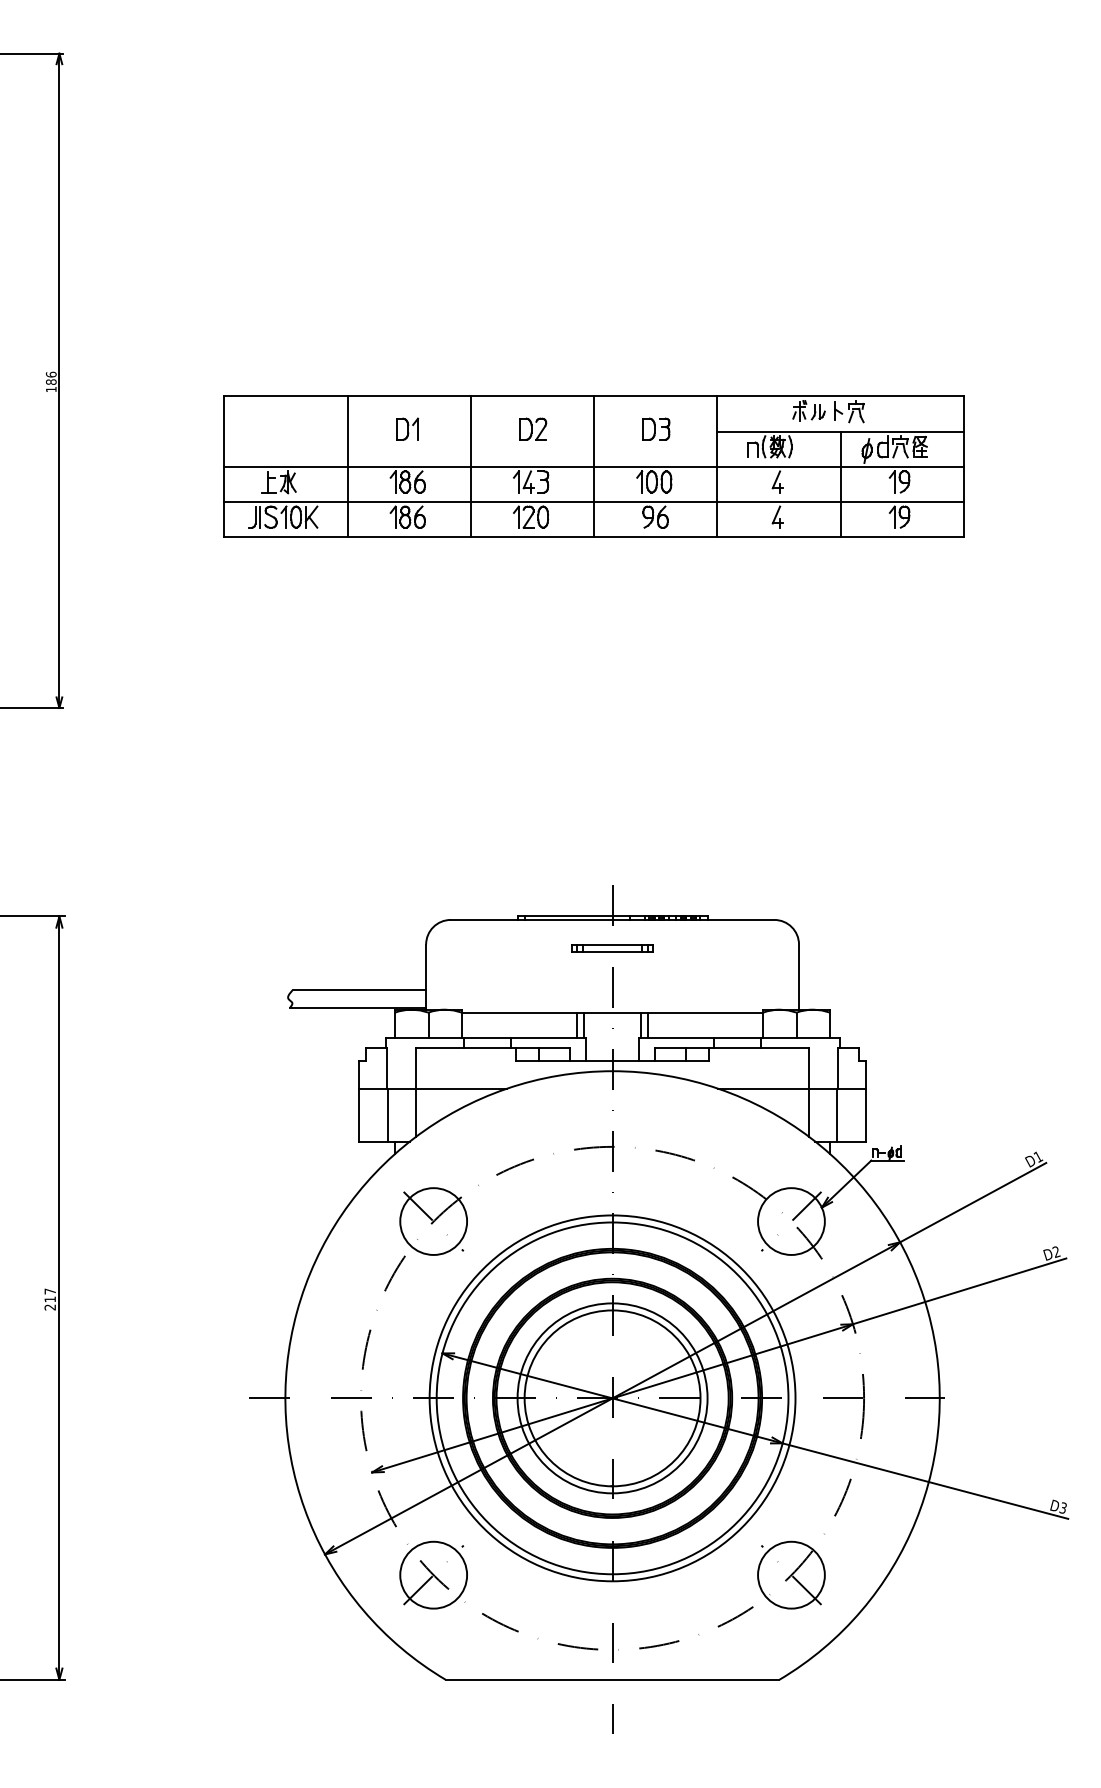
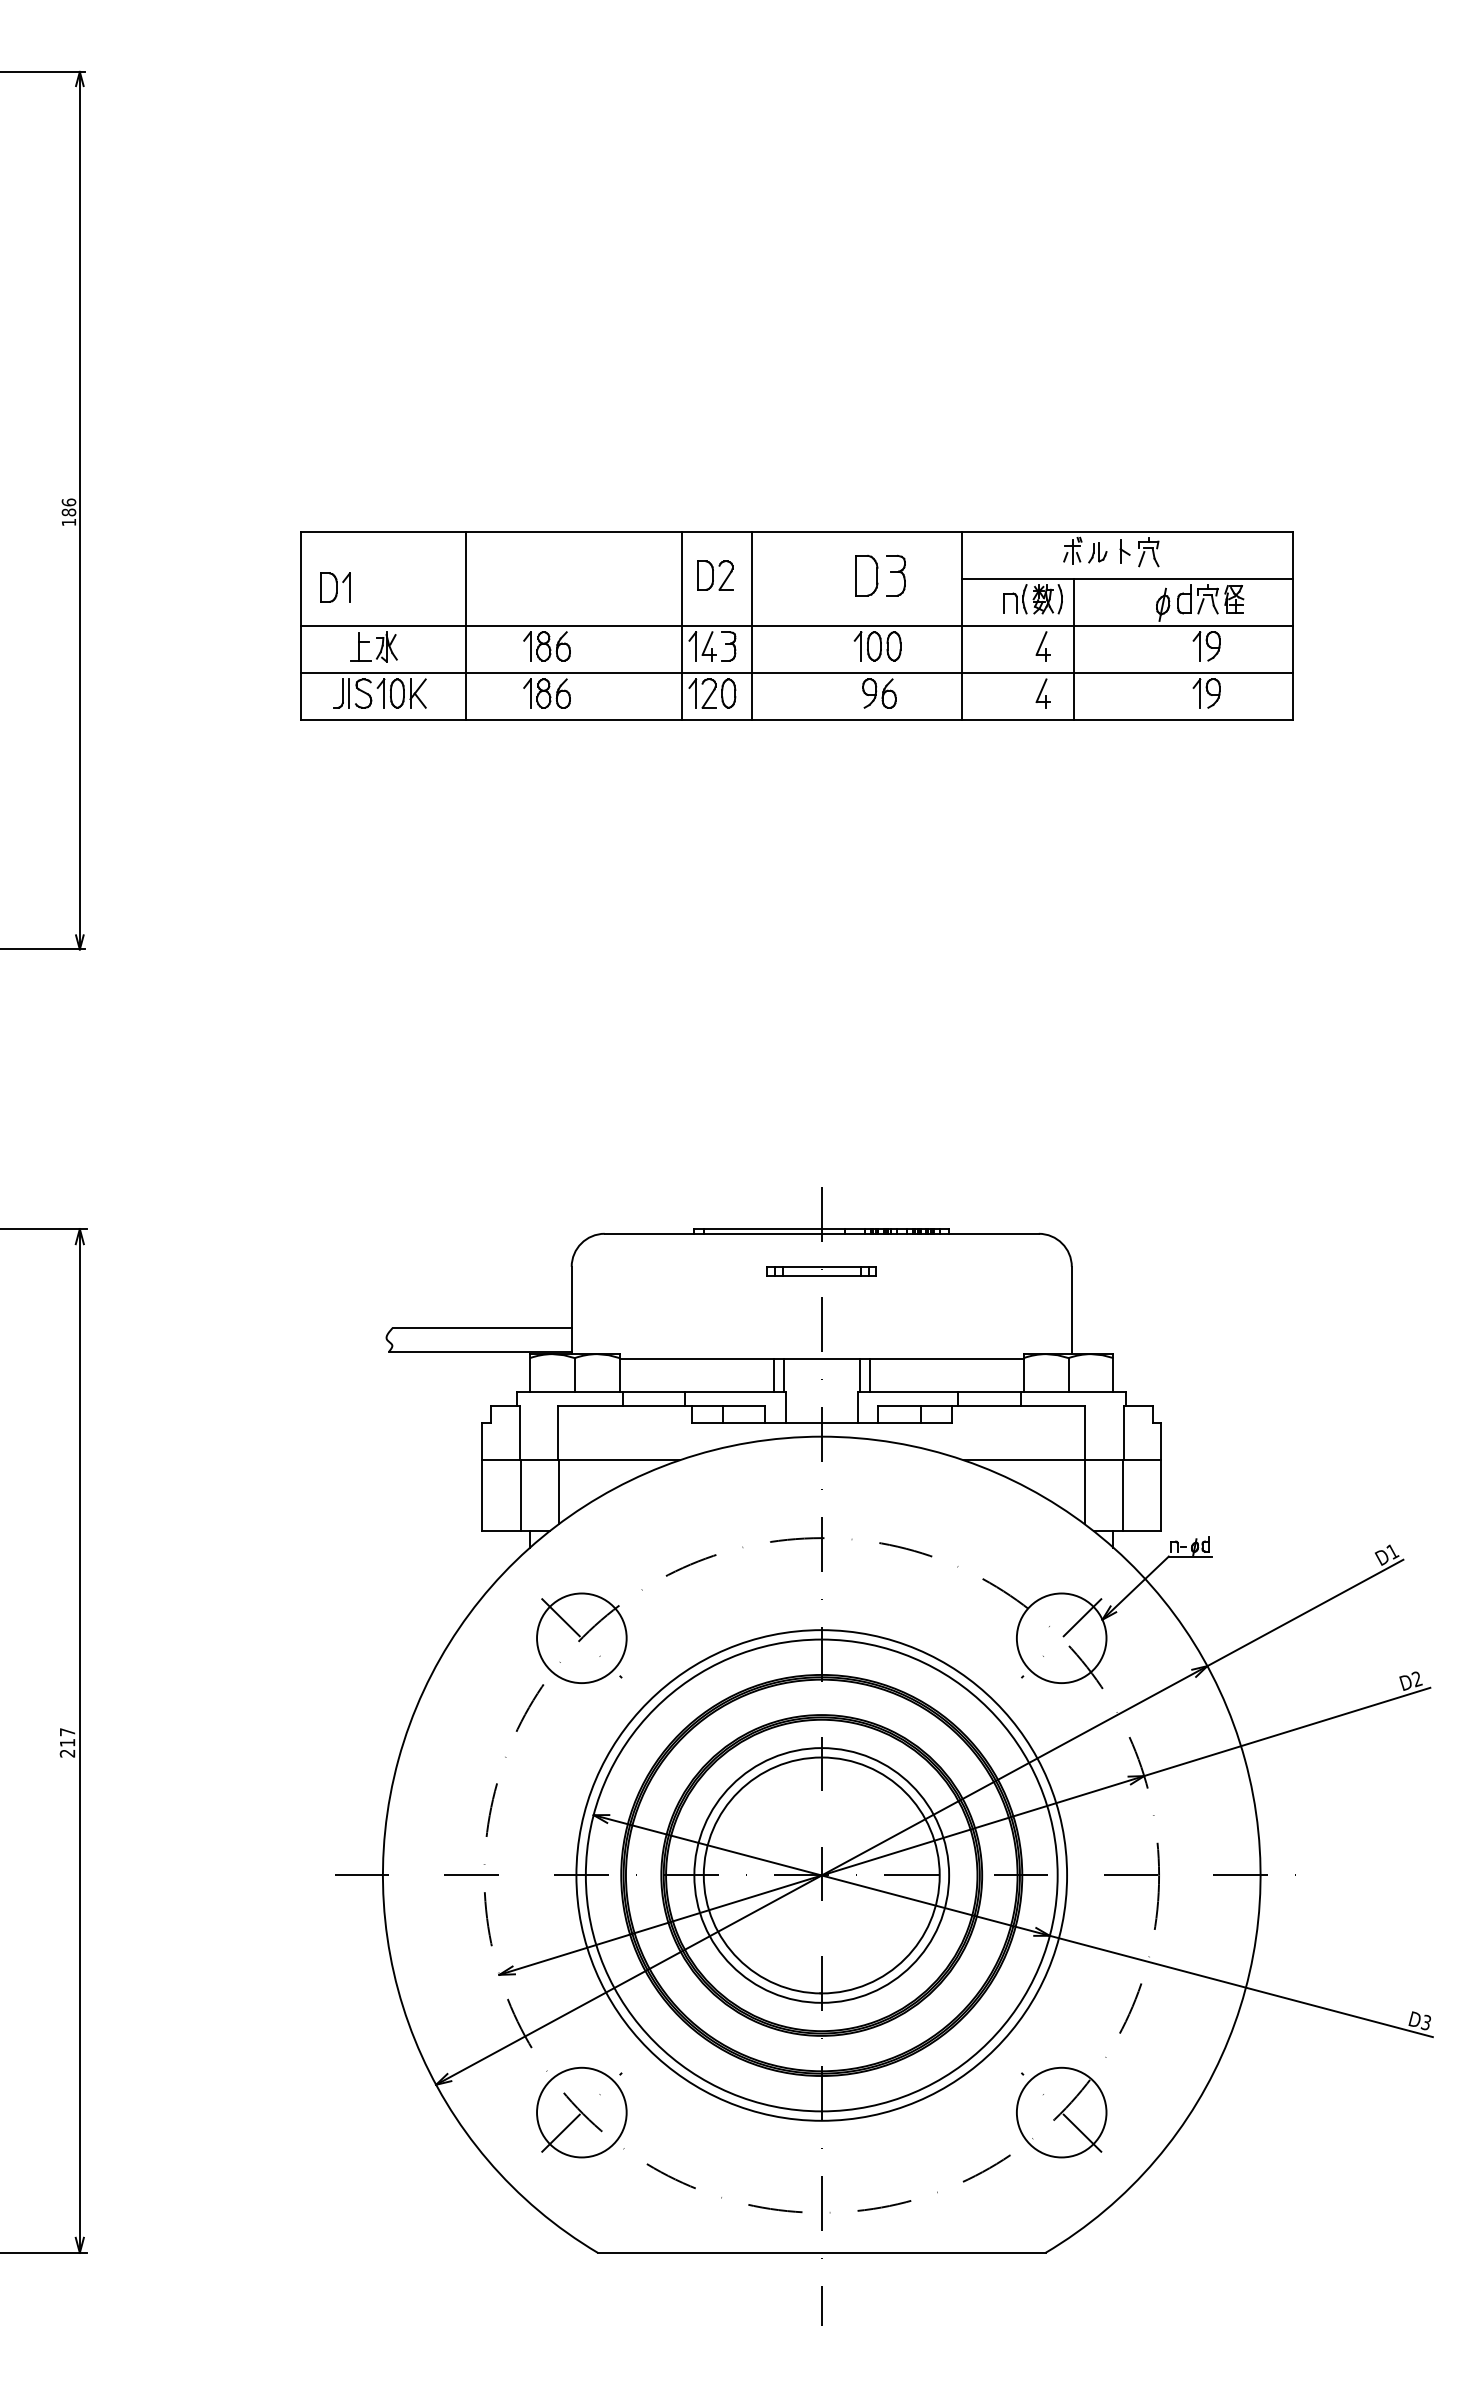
part: (407, 429) -> (335, 587), moved
part: (656, 429) -> (880, 575), size x1.4
line: (470, 466) -> (681, 625), moved
line: (593, 466) -> (751, 625), moved
line: (840, 484) -> (1073, 649), moved

